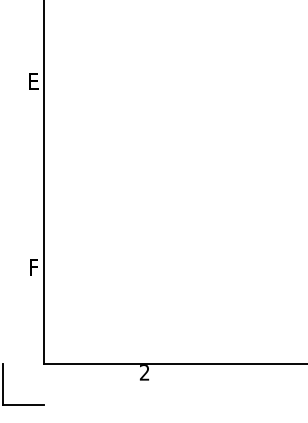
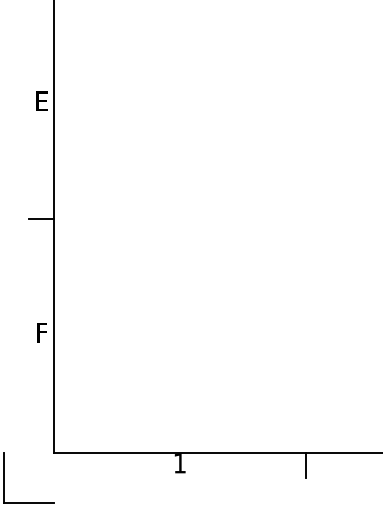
line: (33, 176) -> (41, 219), added
text: (144, 372) -> (179, 463), 2 -> 1
line: (245, 374) -> (305, 465), added

